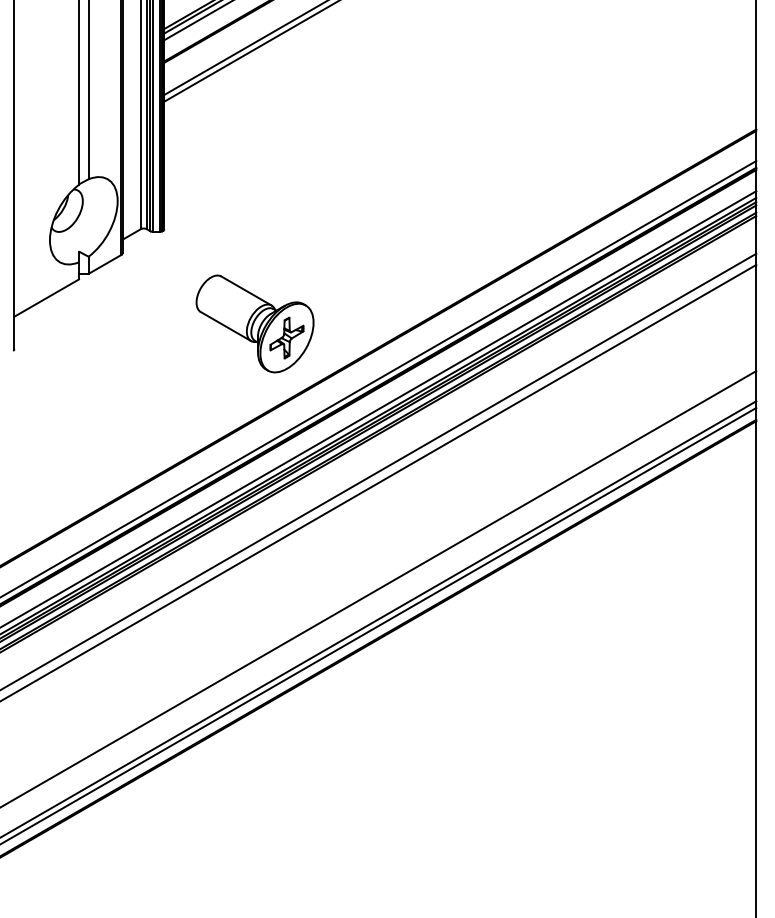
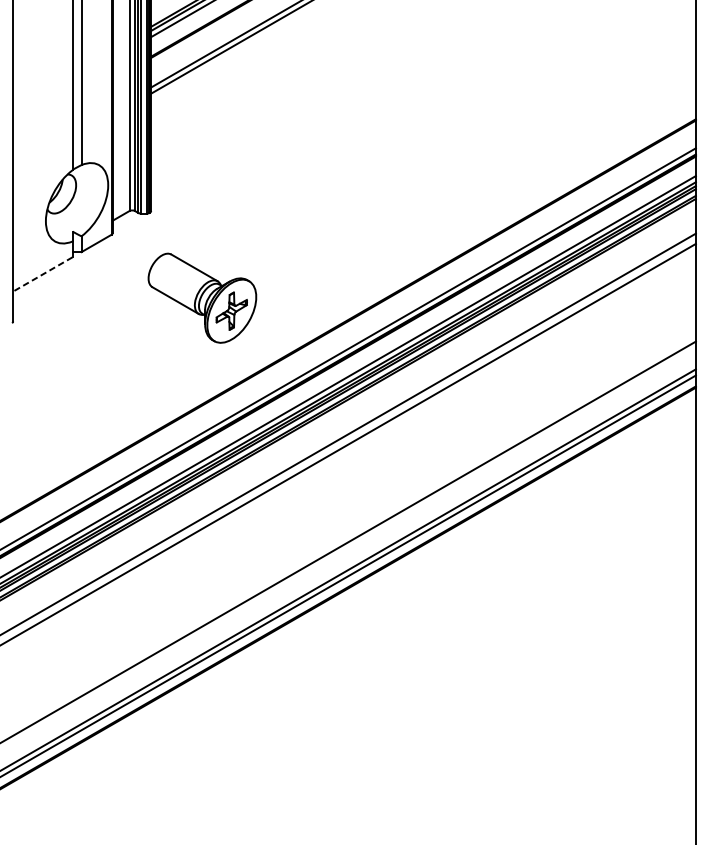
line: (46, 298) -> (42, 274), solid -> dashed
part: (254, 323) -> (201, 297), moved

